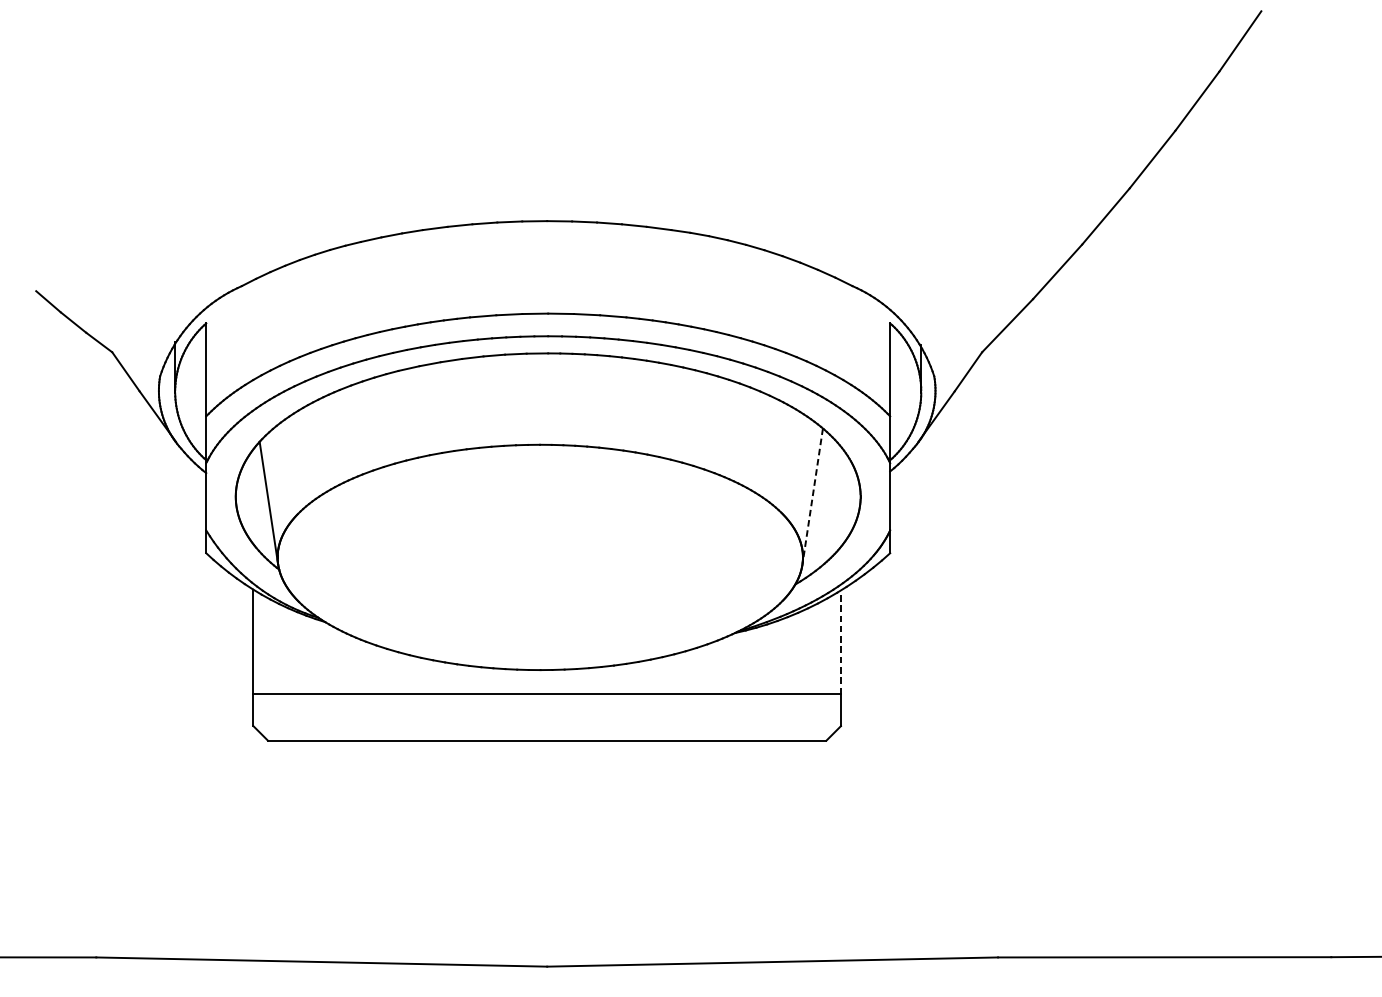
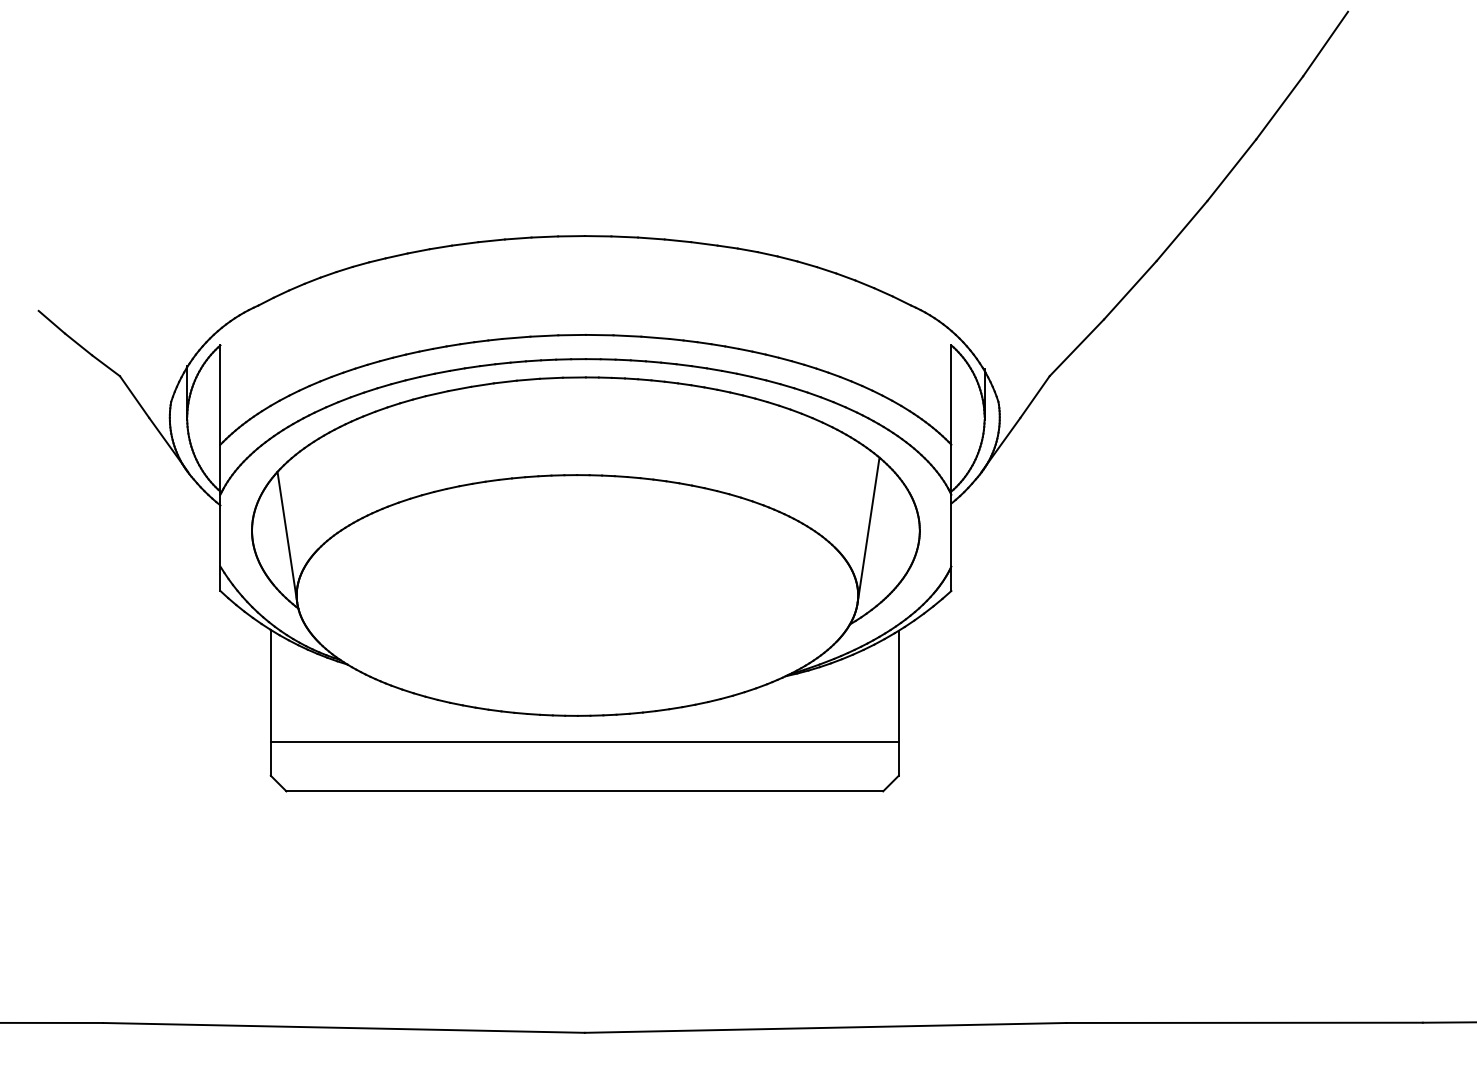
line: (812, 496) -> (868, 530), dashed -> solid
line: (840, 641) -> (898, 685), dashed -> solid

